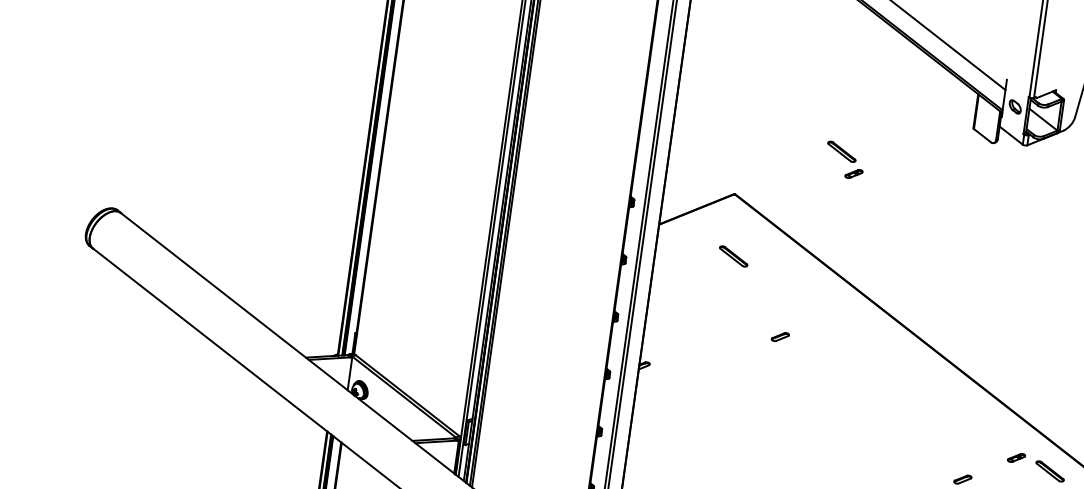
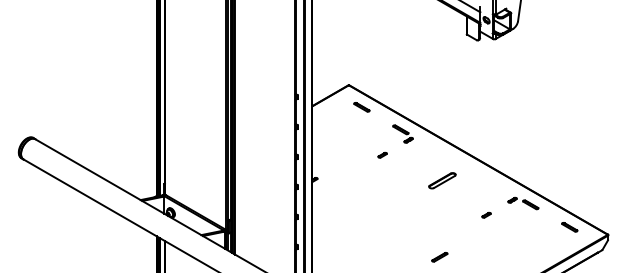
part: (844, 159) -> (402, 133), moved
part: (732, 256) -> (361, 107), moved
part: (887, 401) -> (442, 180), added

